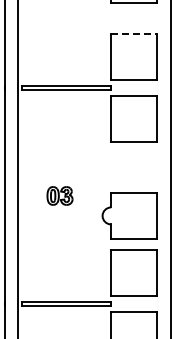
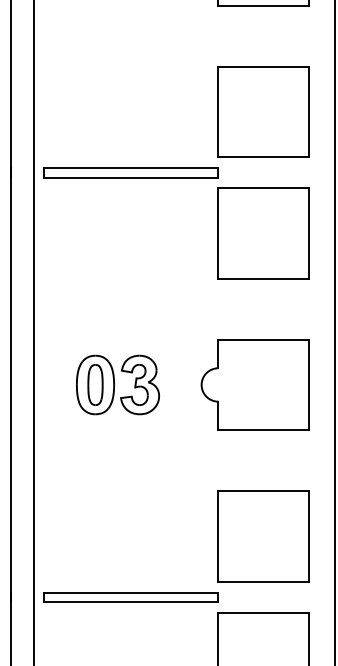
line: (134, 34) -> (264, 67), dashed -> solid
part: (59, 195) -> (116, 384), size x1.67
part: (129, 215) -> (254, 384), moved

